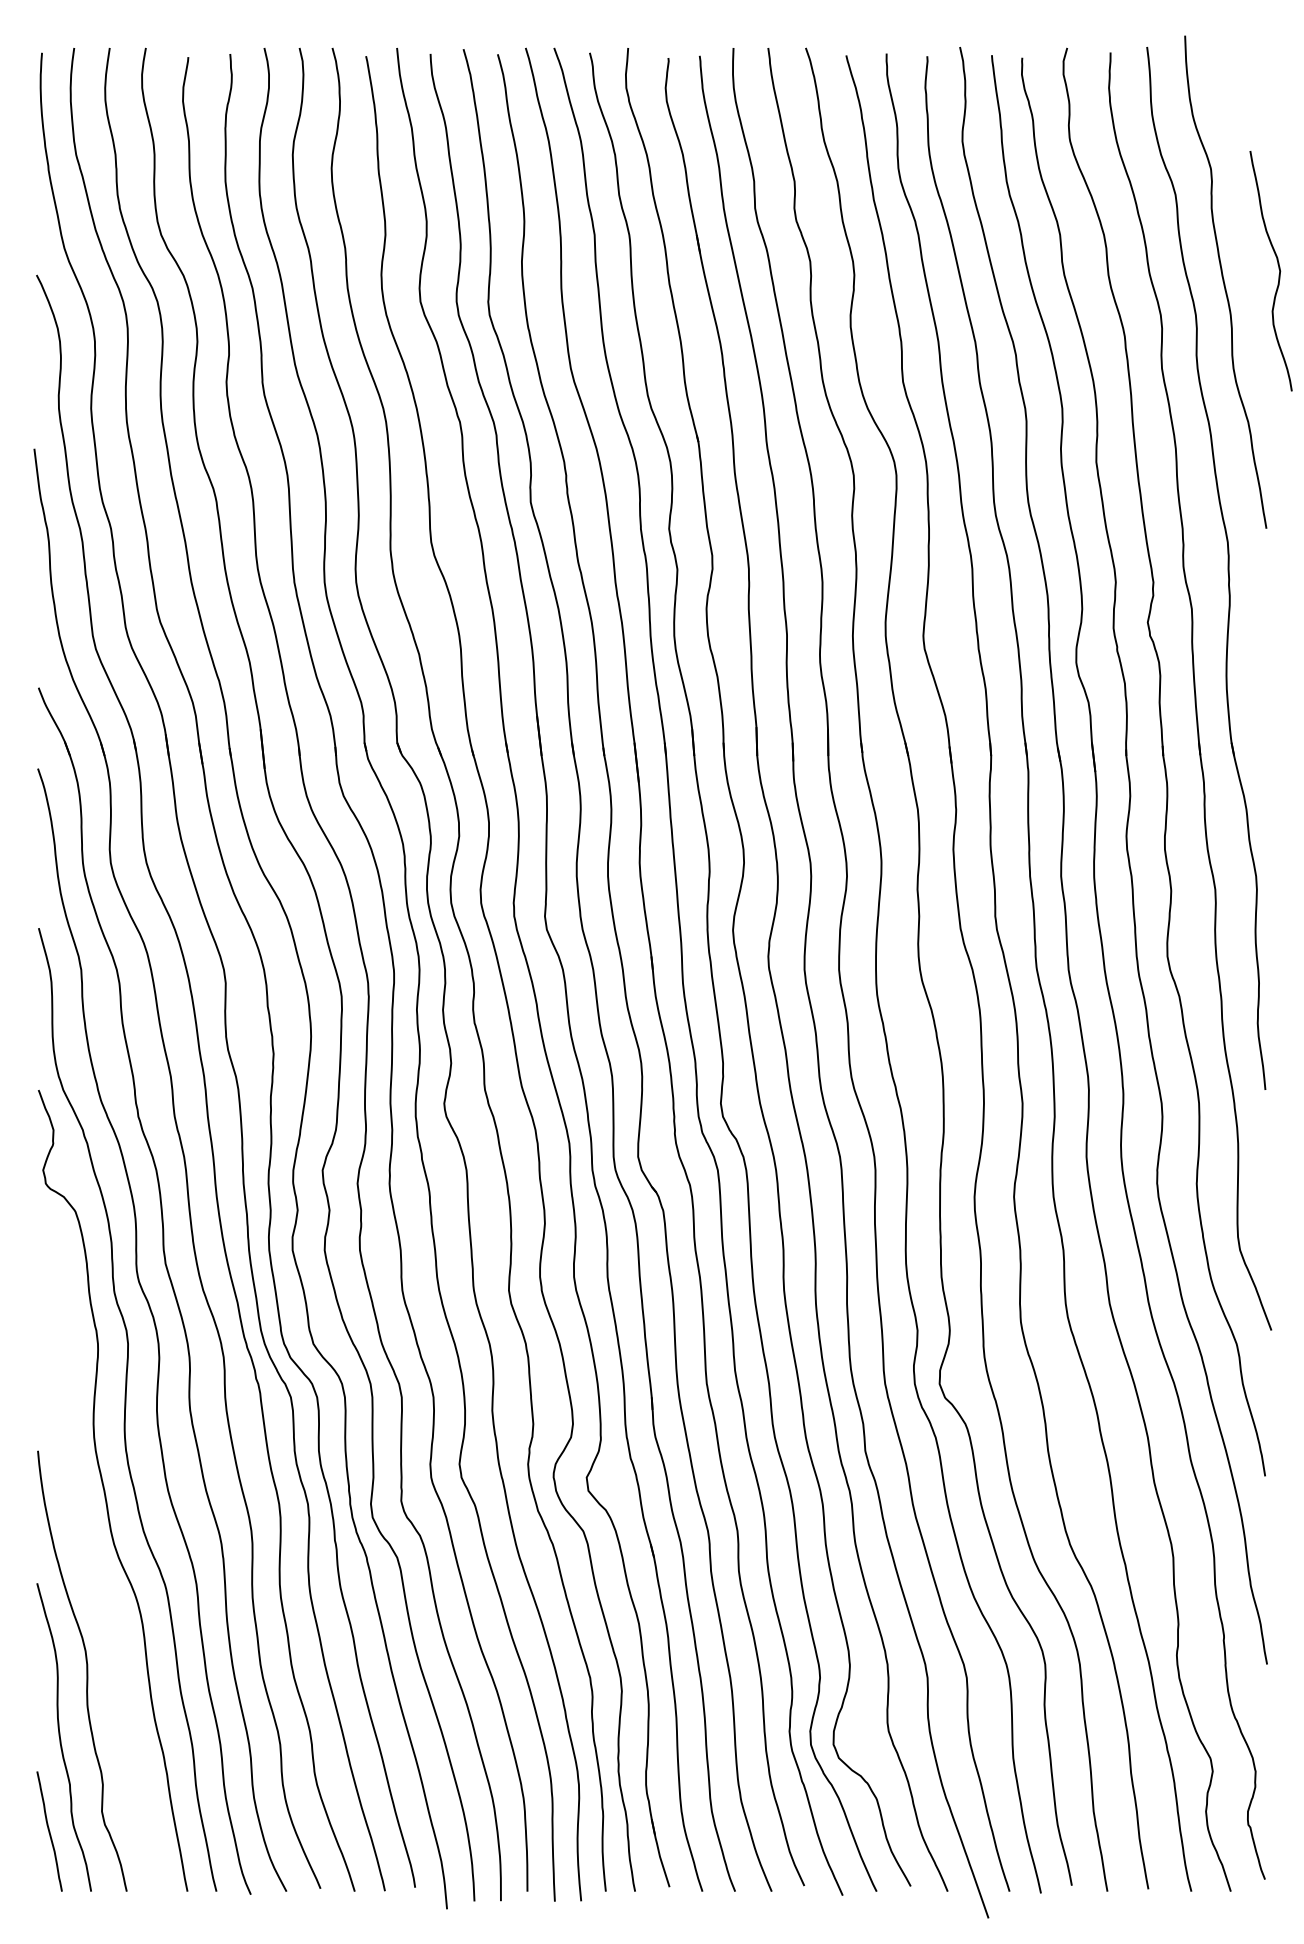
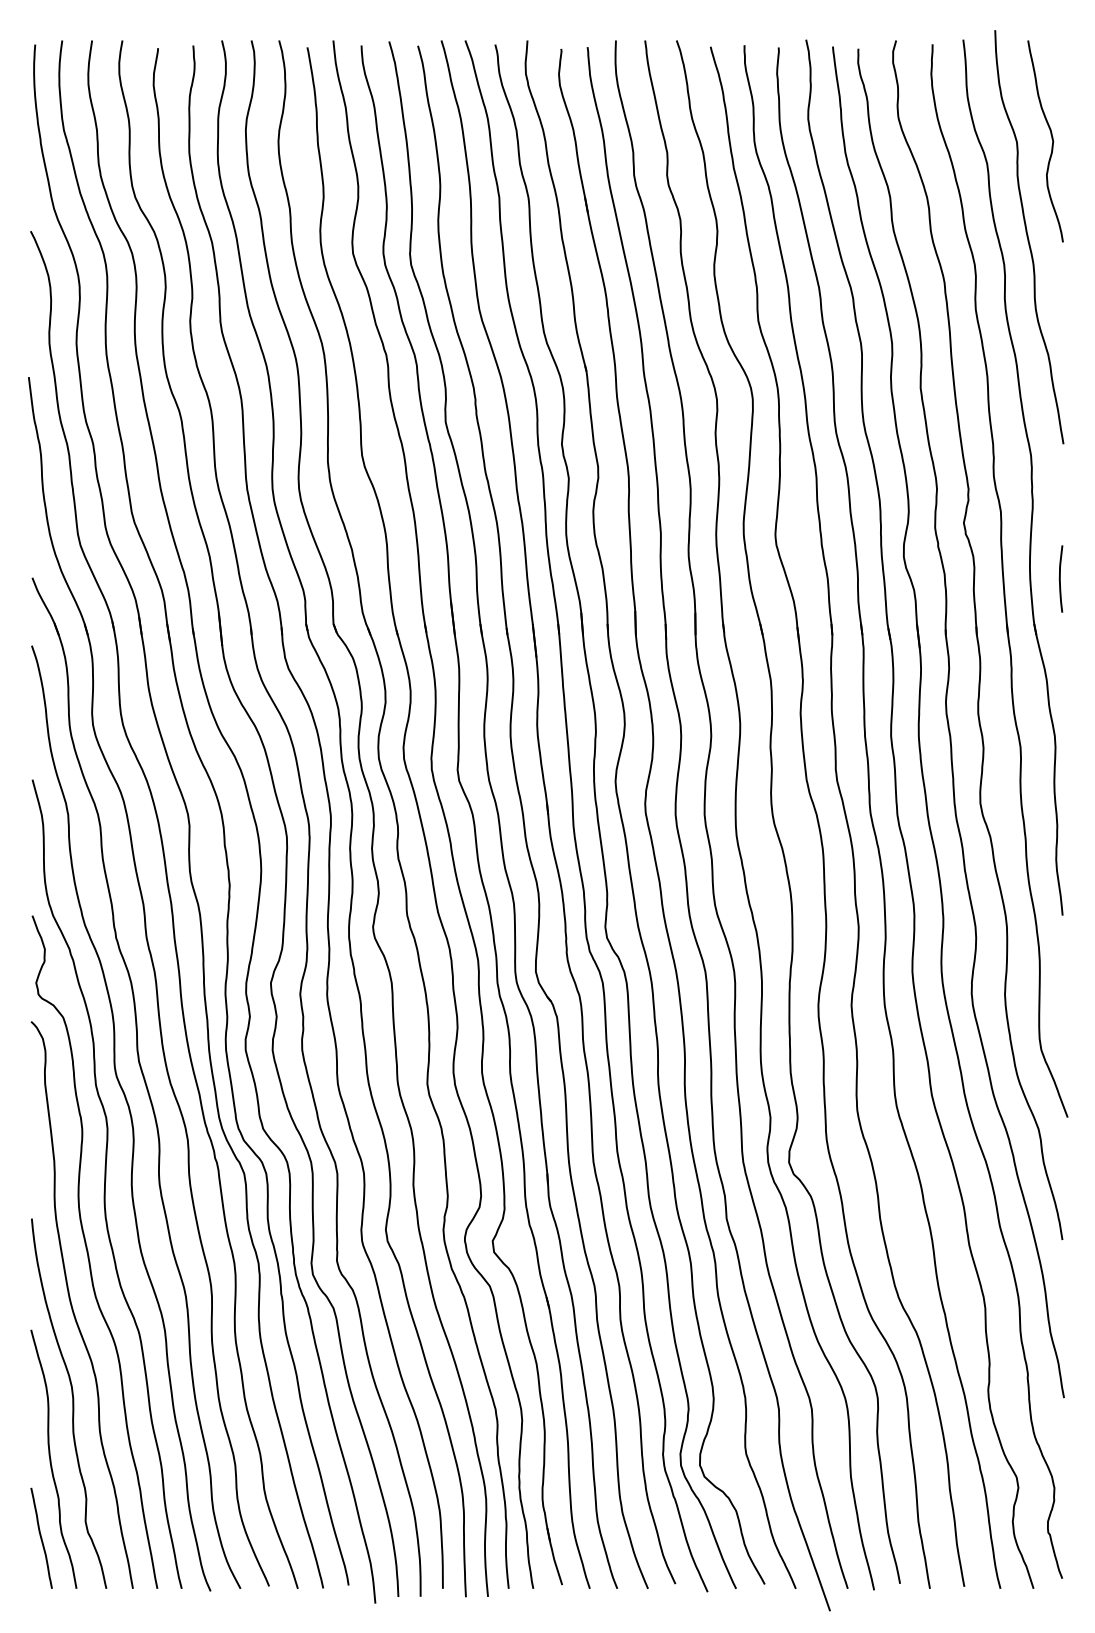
curve: (1278, 269) -> (1051, 140), moved
curve: (1262, 689) -> (1060, 579), added
curve: (86, 1554) -> (72, 1305), added

